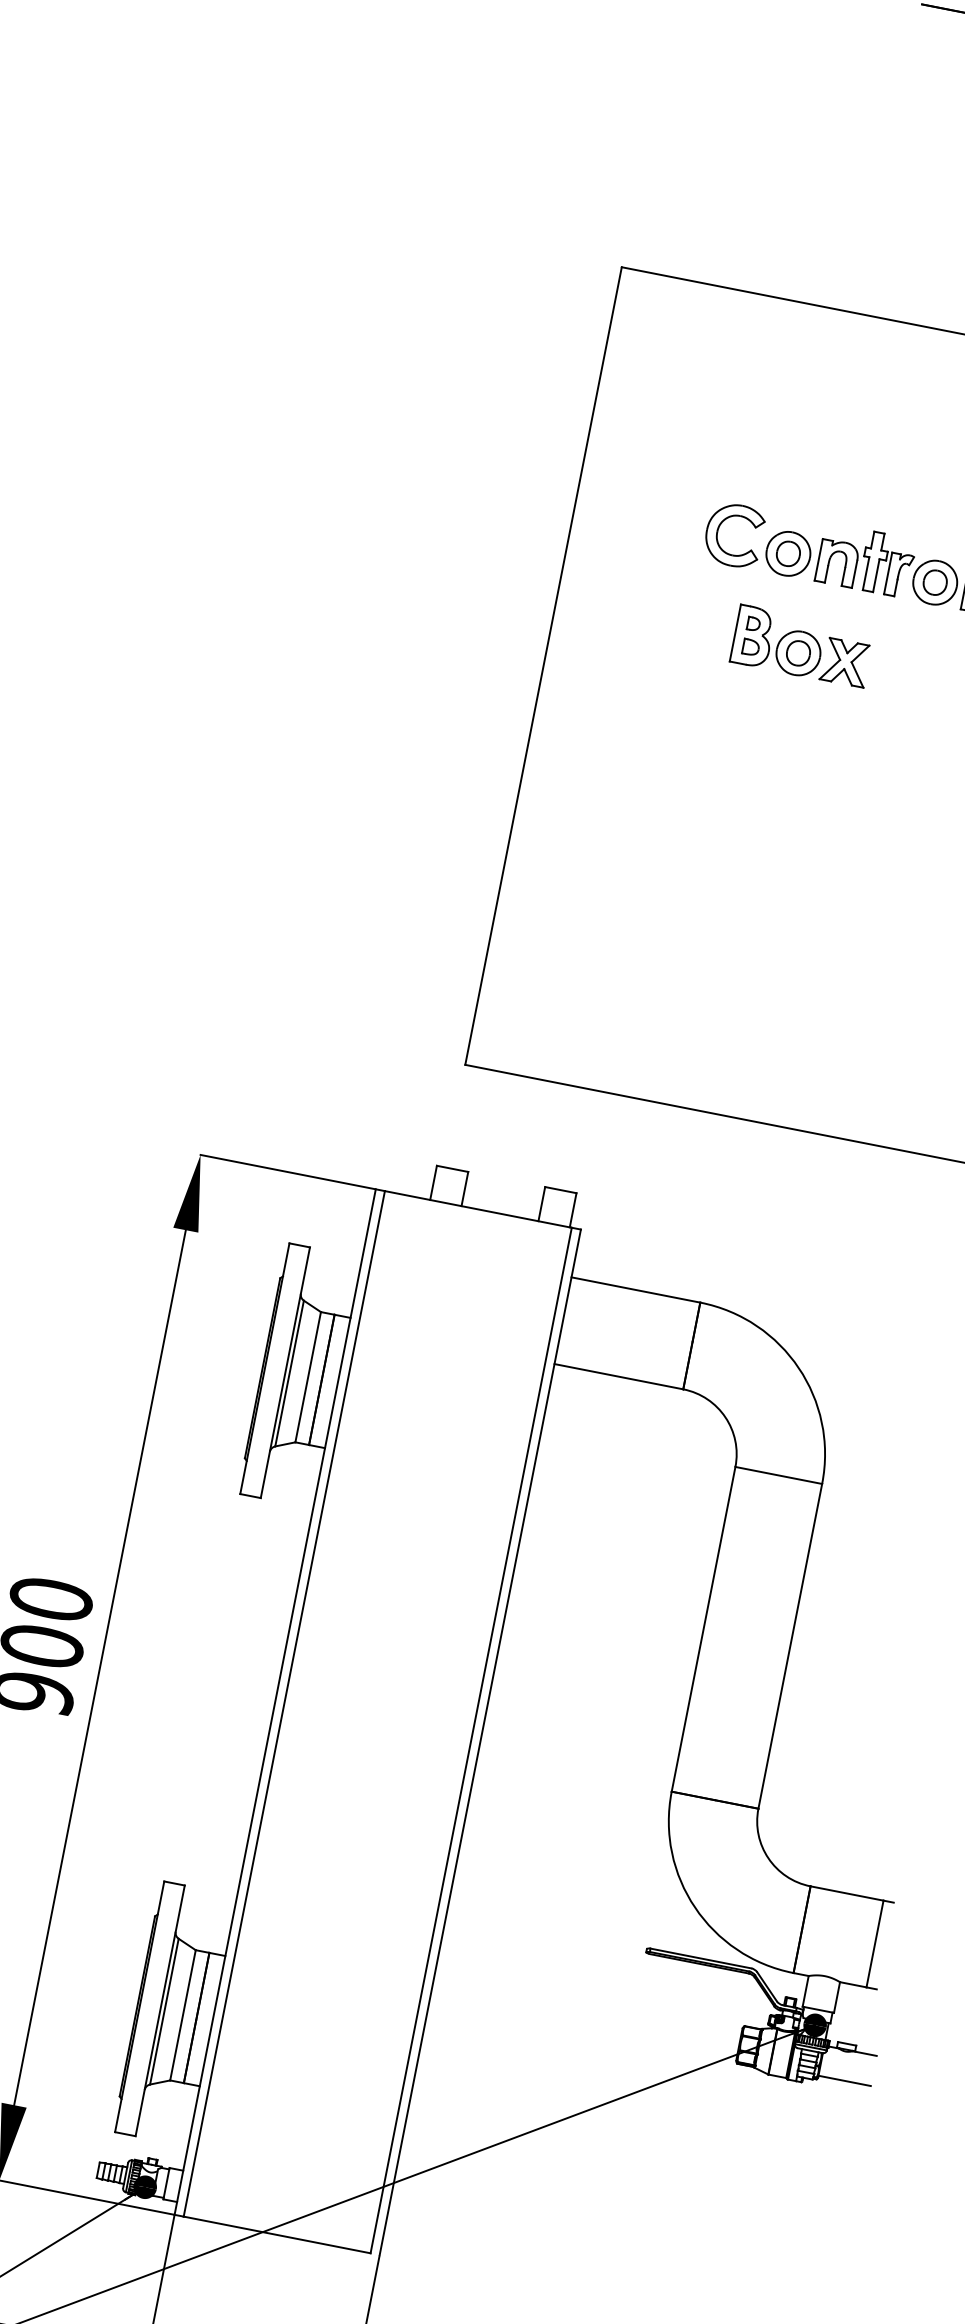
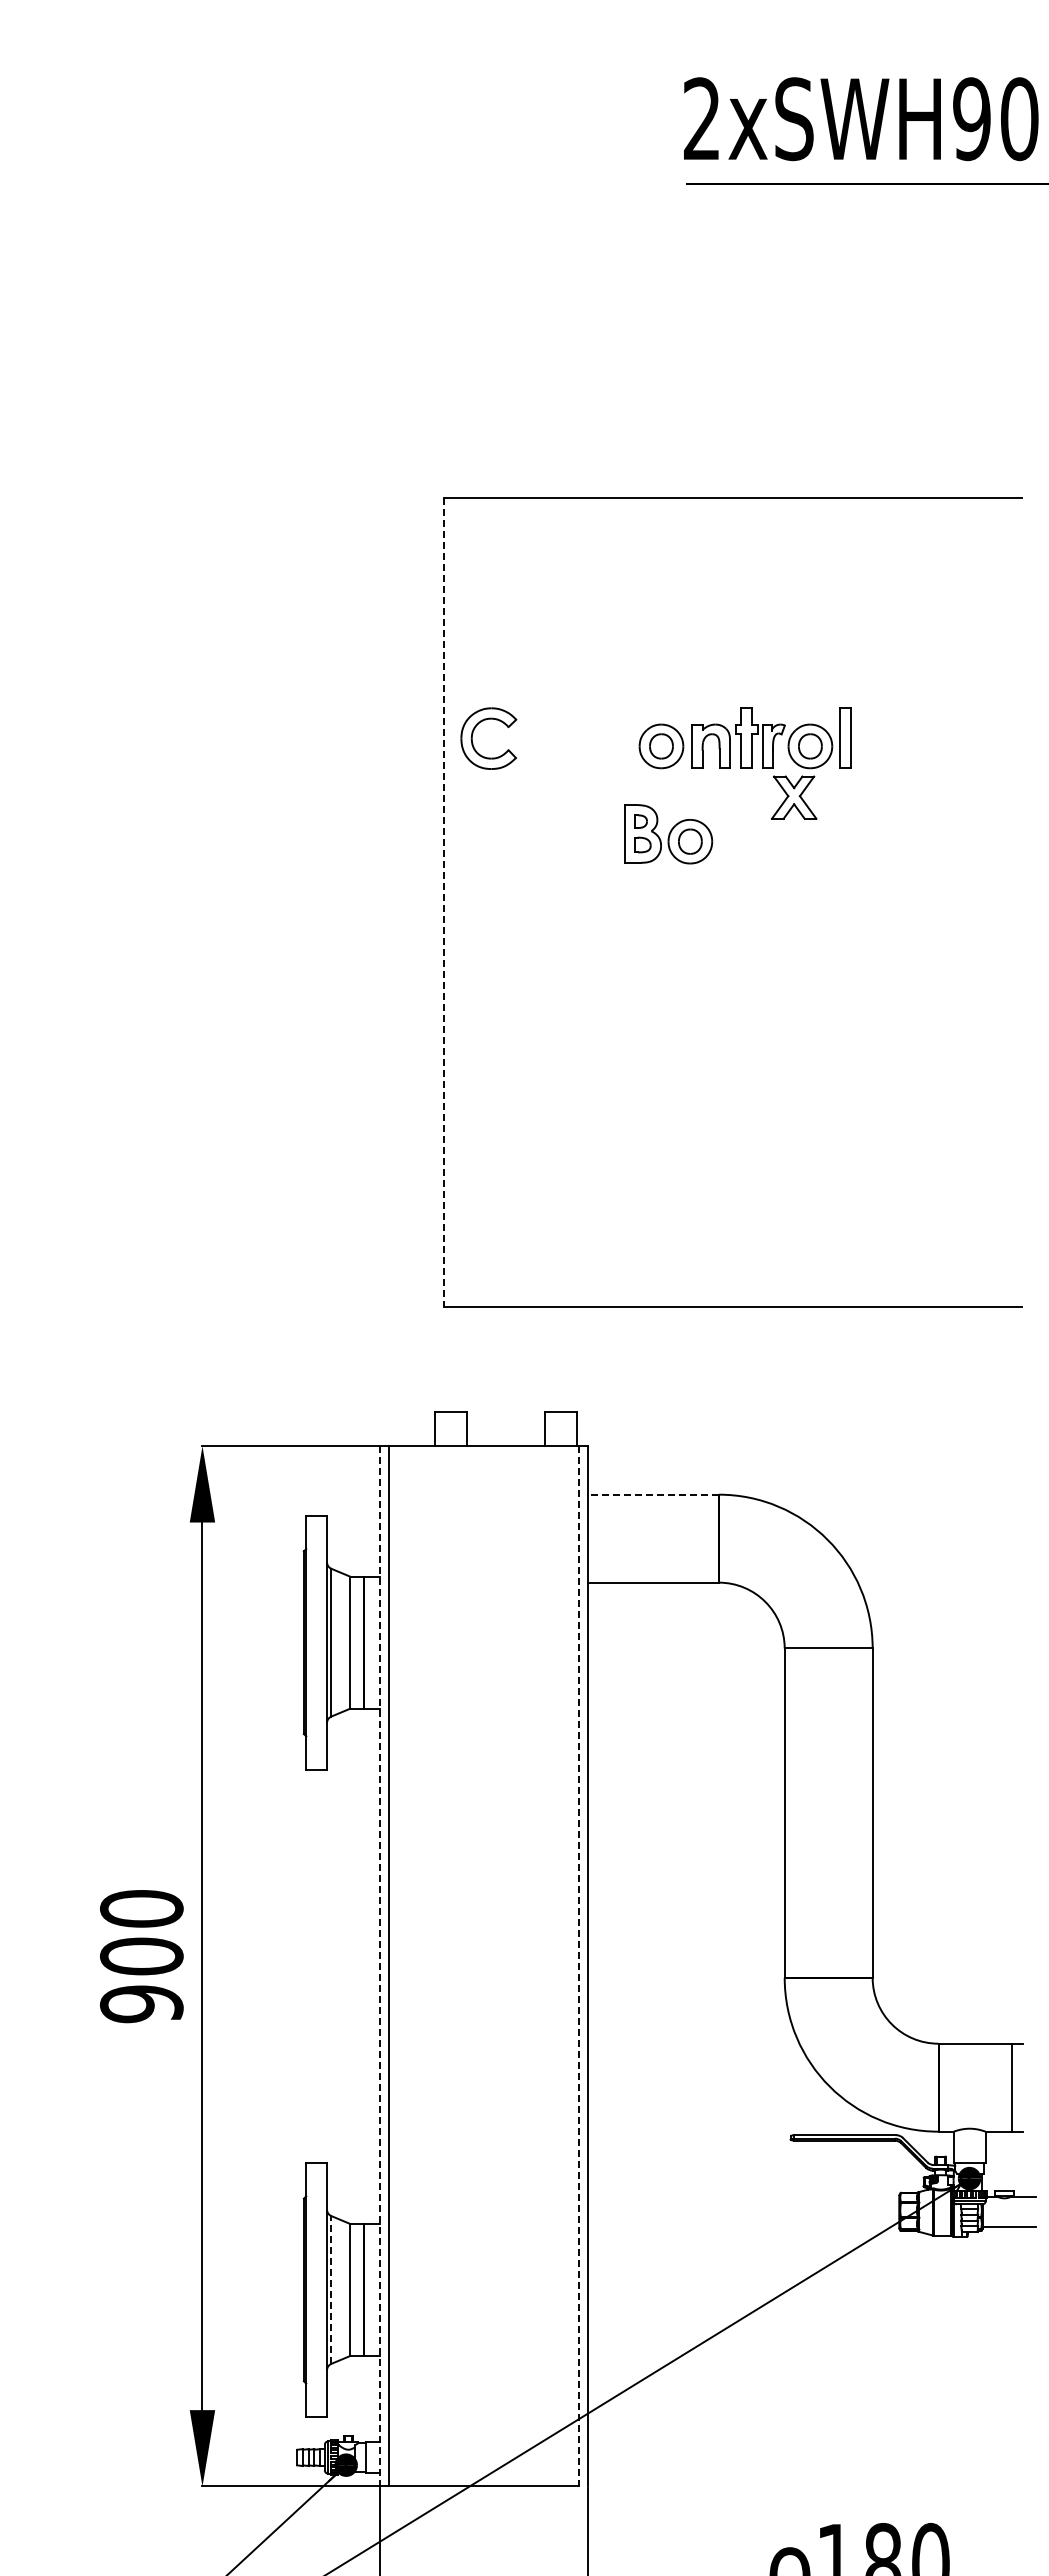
part: (719, 528) -> (473, 734), moved
part: (845, 662) -> (794, 797), moved
line: (543, 665) -> (443, 902), solid -> dashed
line: (635, 1289) -> (653, 1494), solid -> dashed
line: (275, 1702) -> (380, 1966), solid -> dashed
line: (471, 1740) -> (579, 1966), solid -> dashed
line: (164, 2011) -> (331, 2289), solid -> dashed

